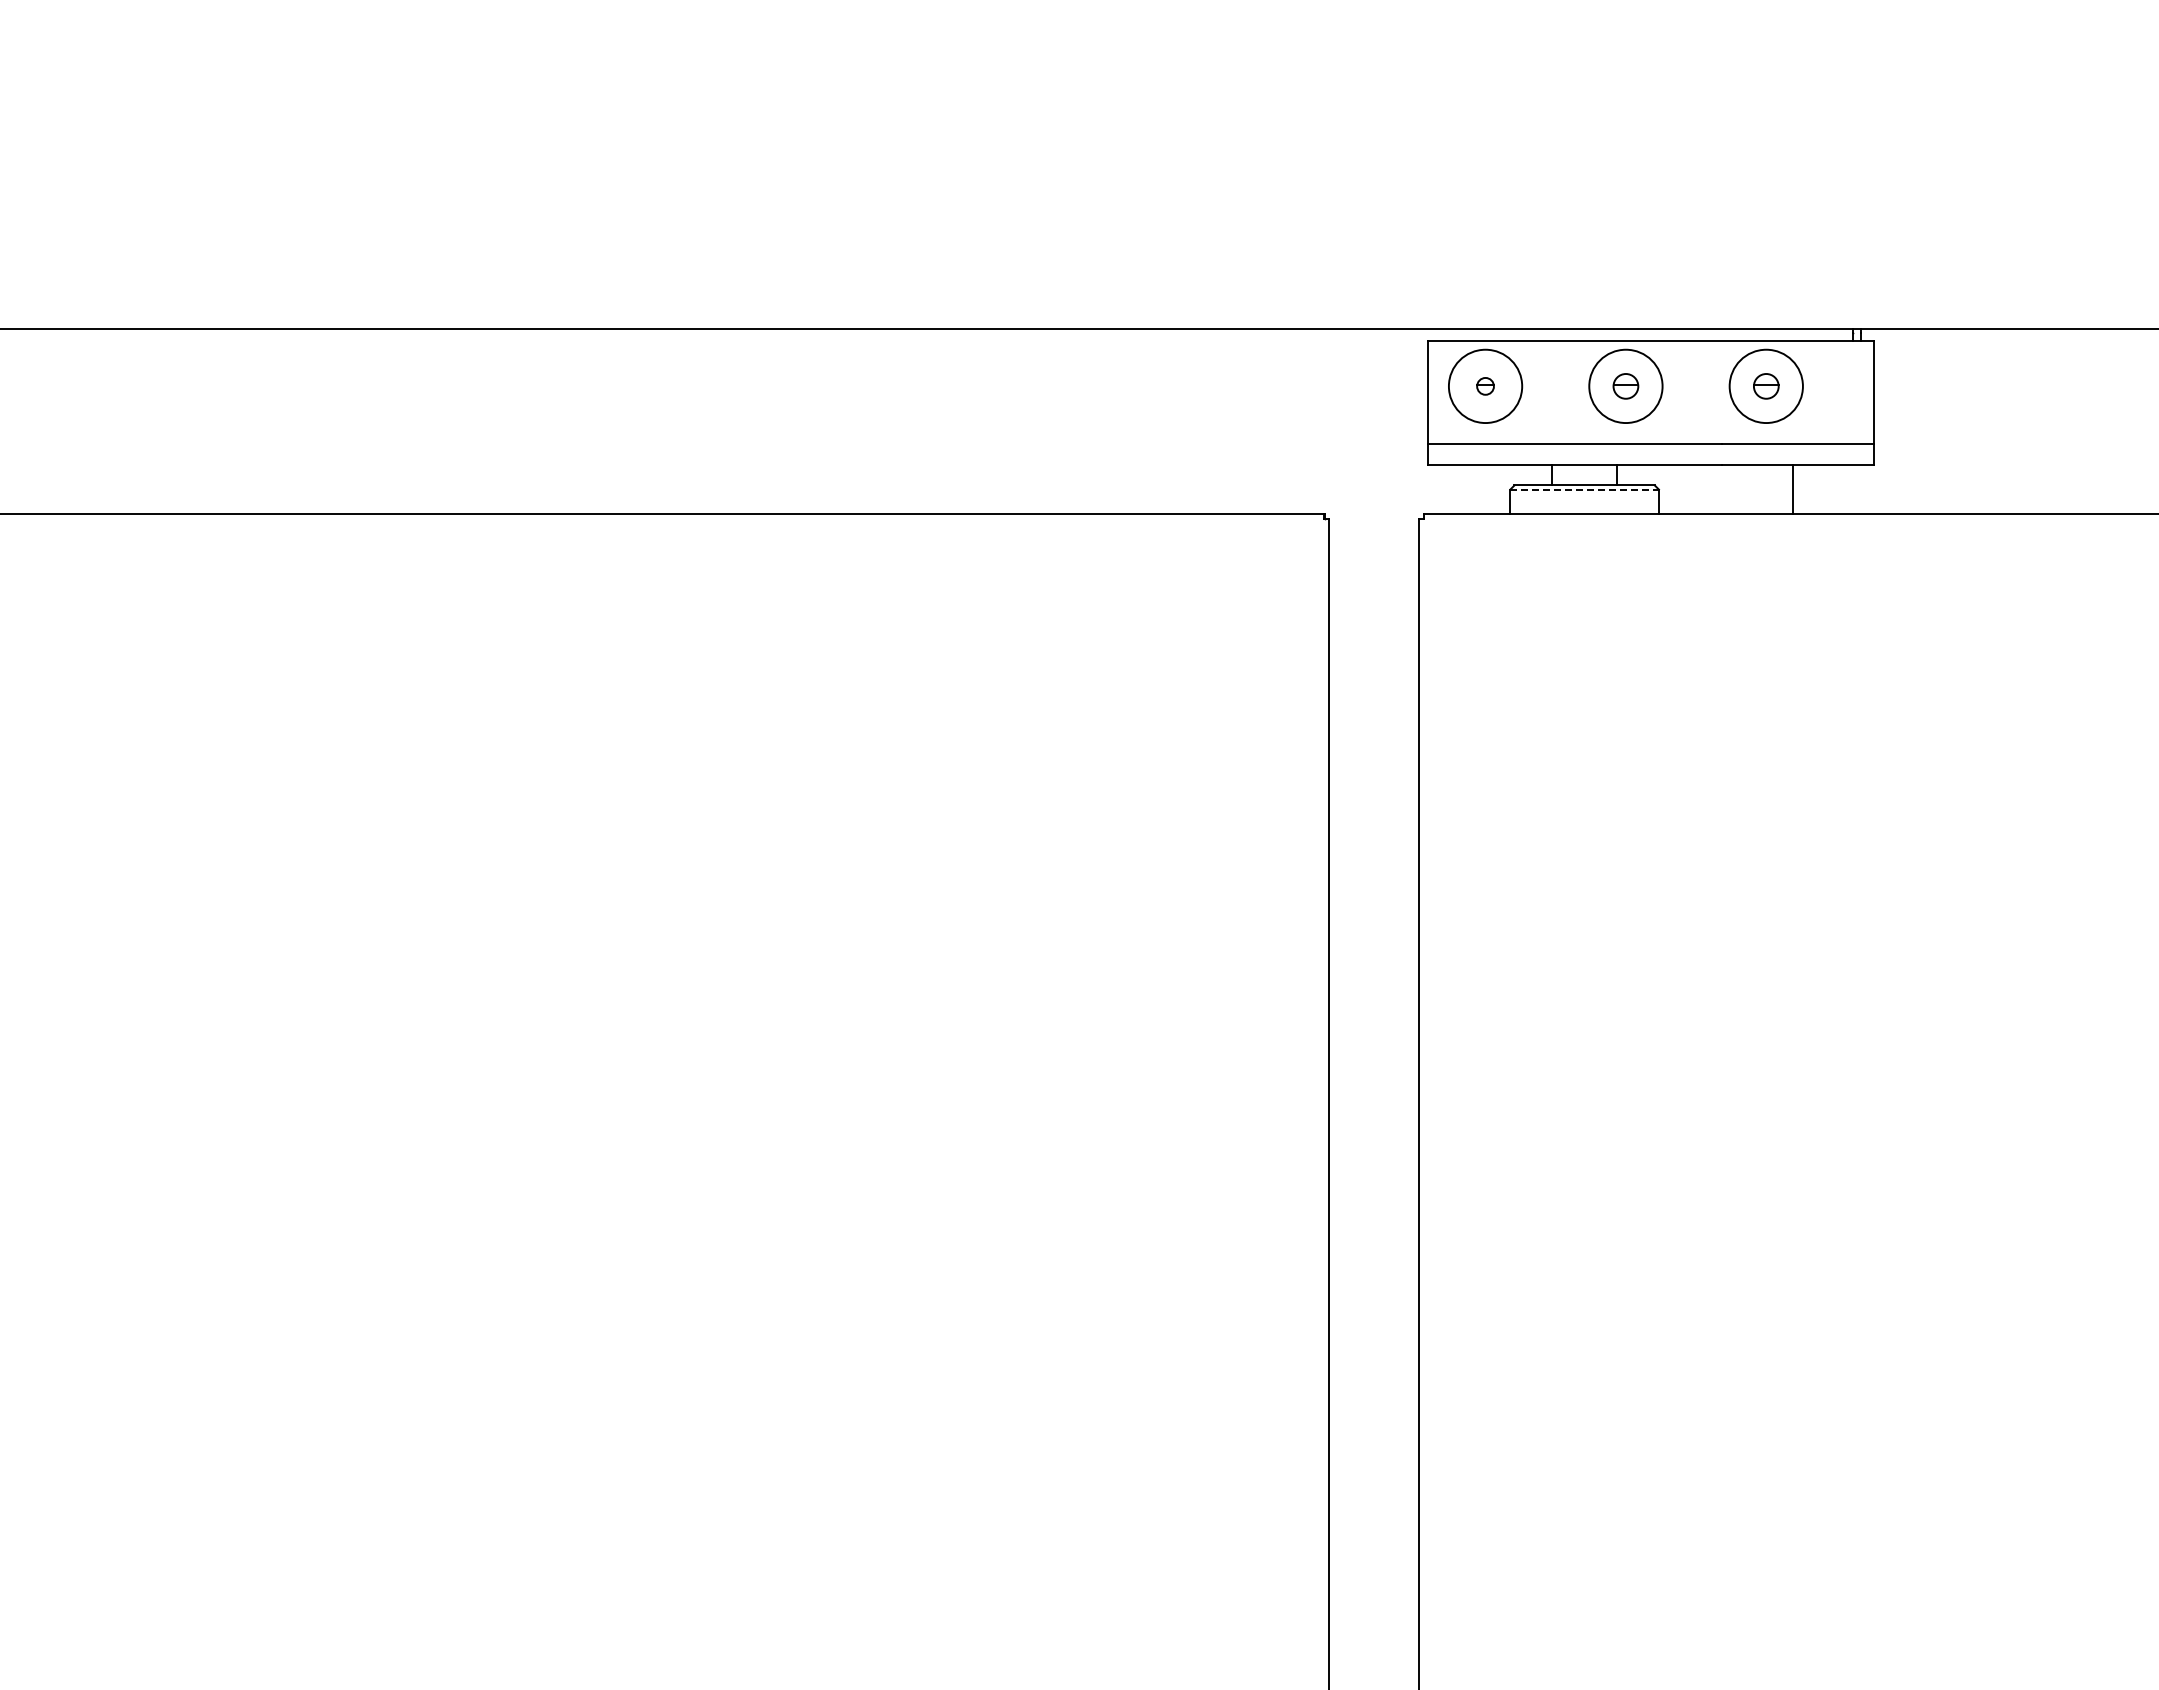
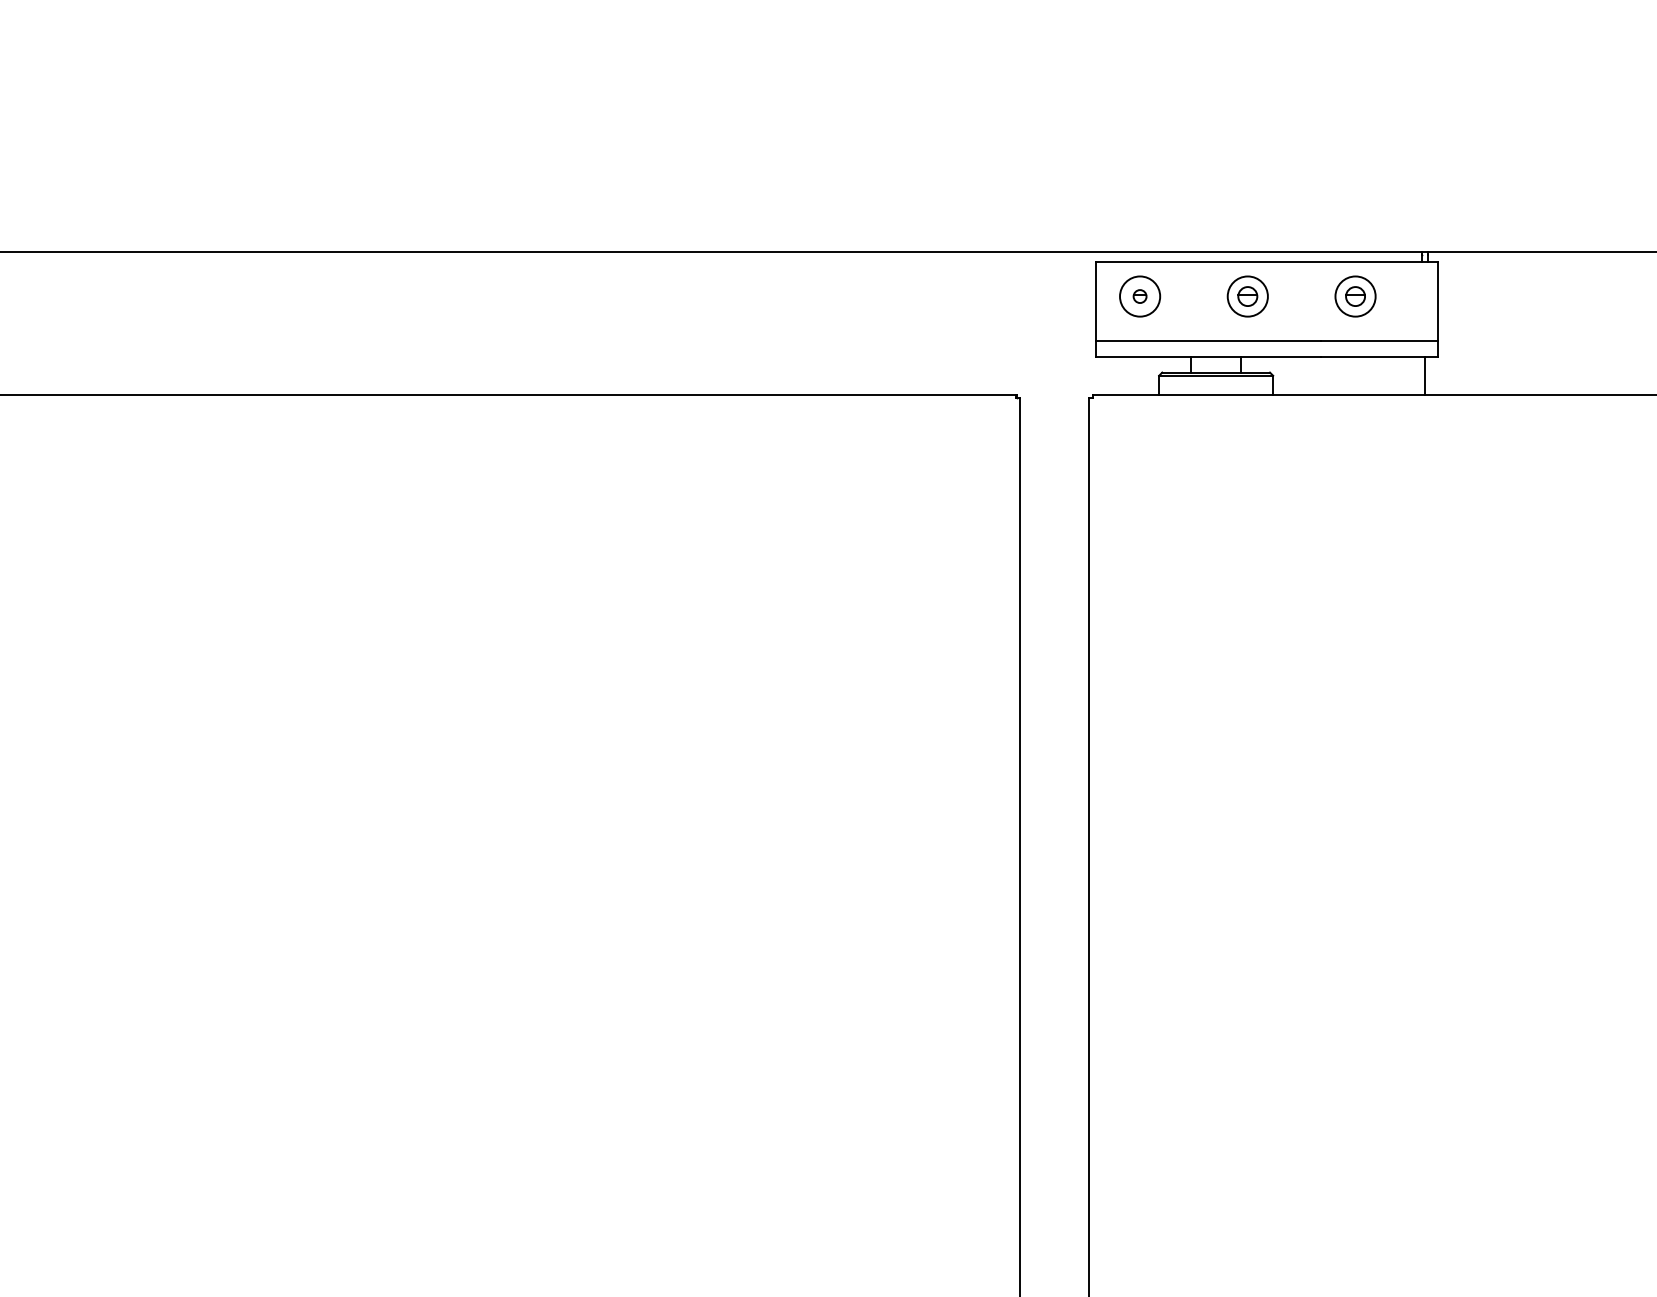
circle: (1485, 386) -> (1140, 296), size x0.71
circle: (1625, 386) -> (1247, 296), size x0.71
circle: (1766, 386) -> (1355, 296), size x0.71
line: (1585, 489) -> (1216, 375), dashed -> solid
line: (1793, 489) -> (1425, 375), moved

